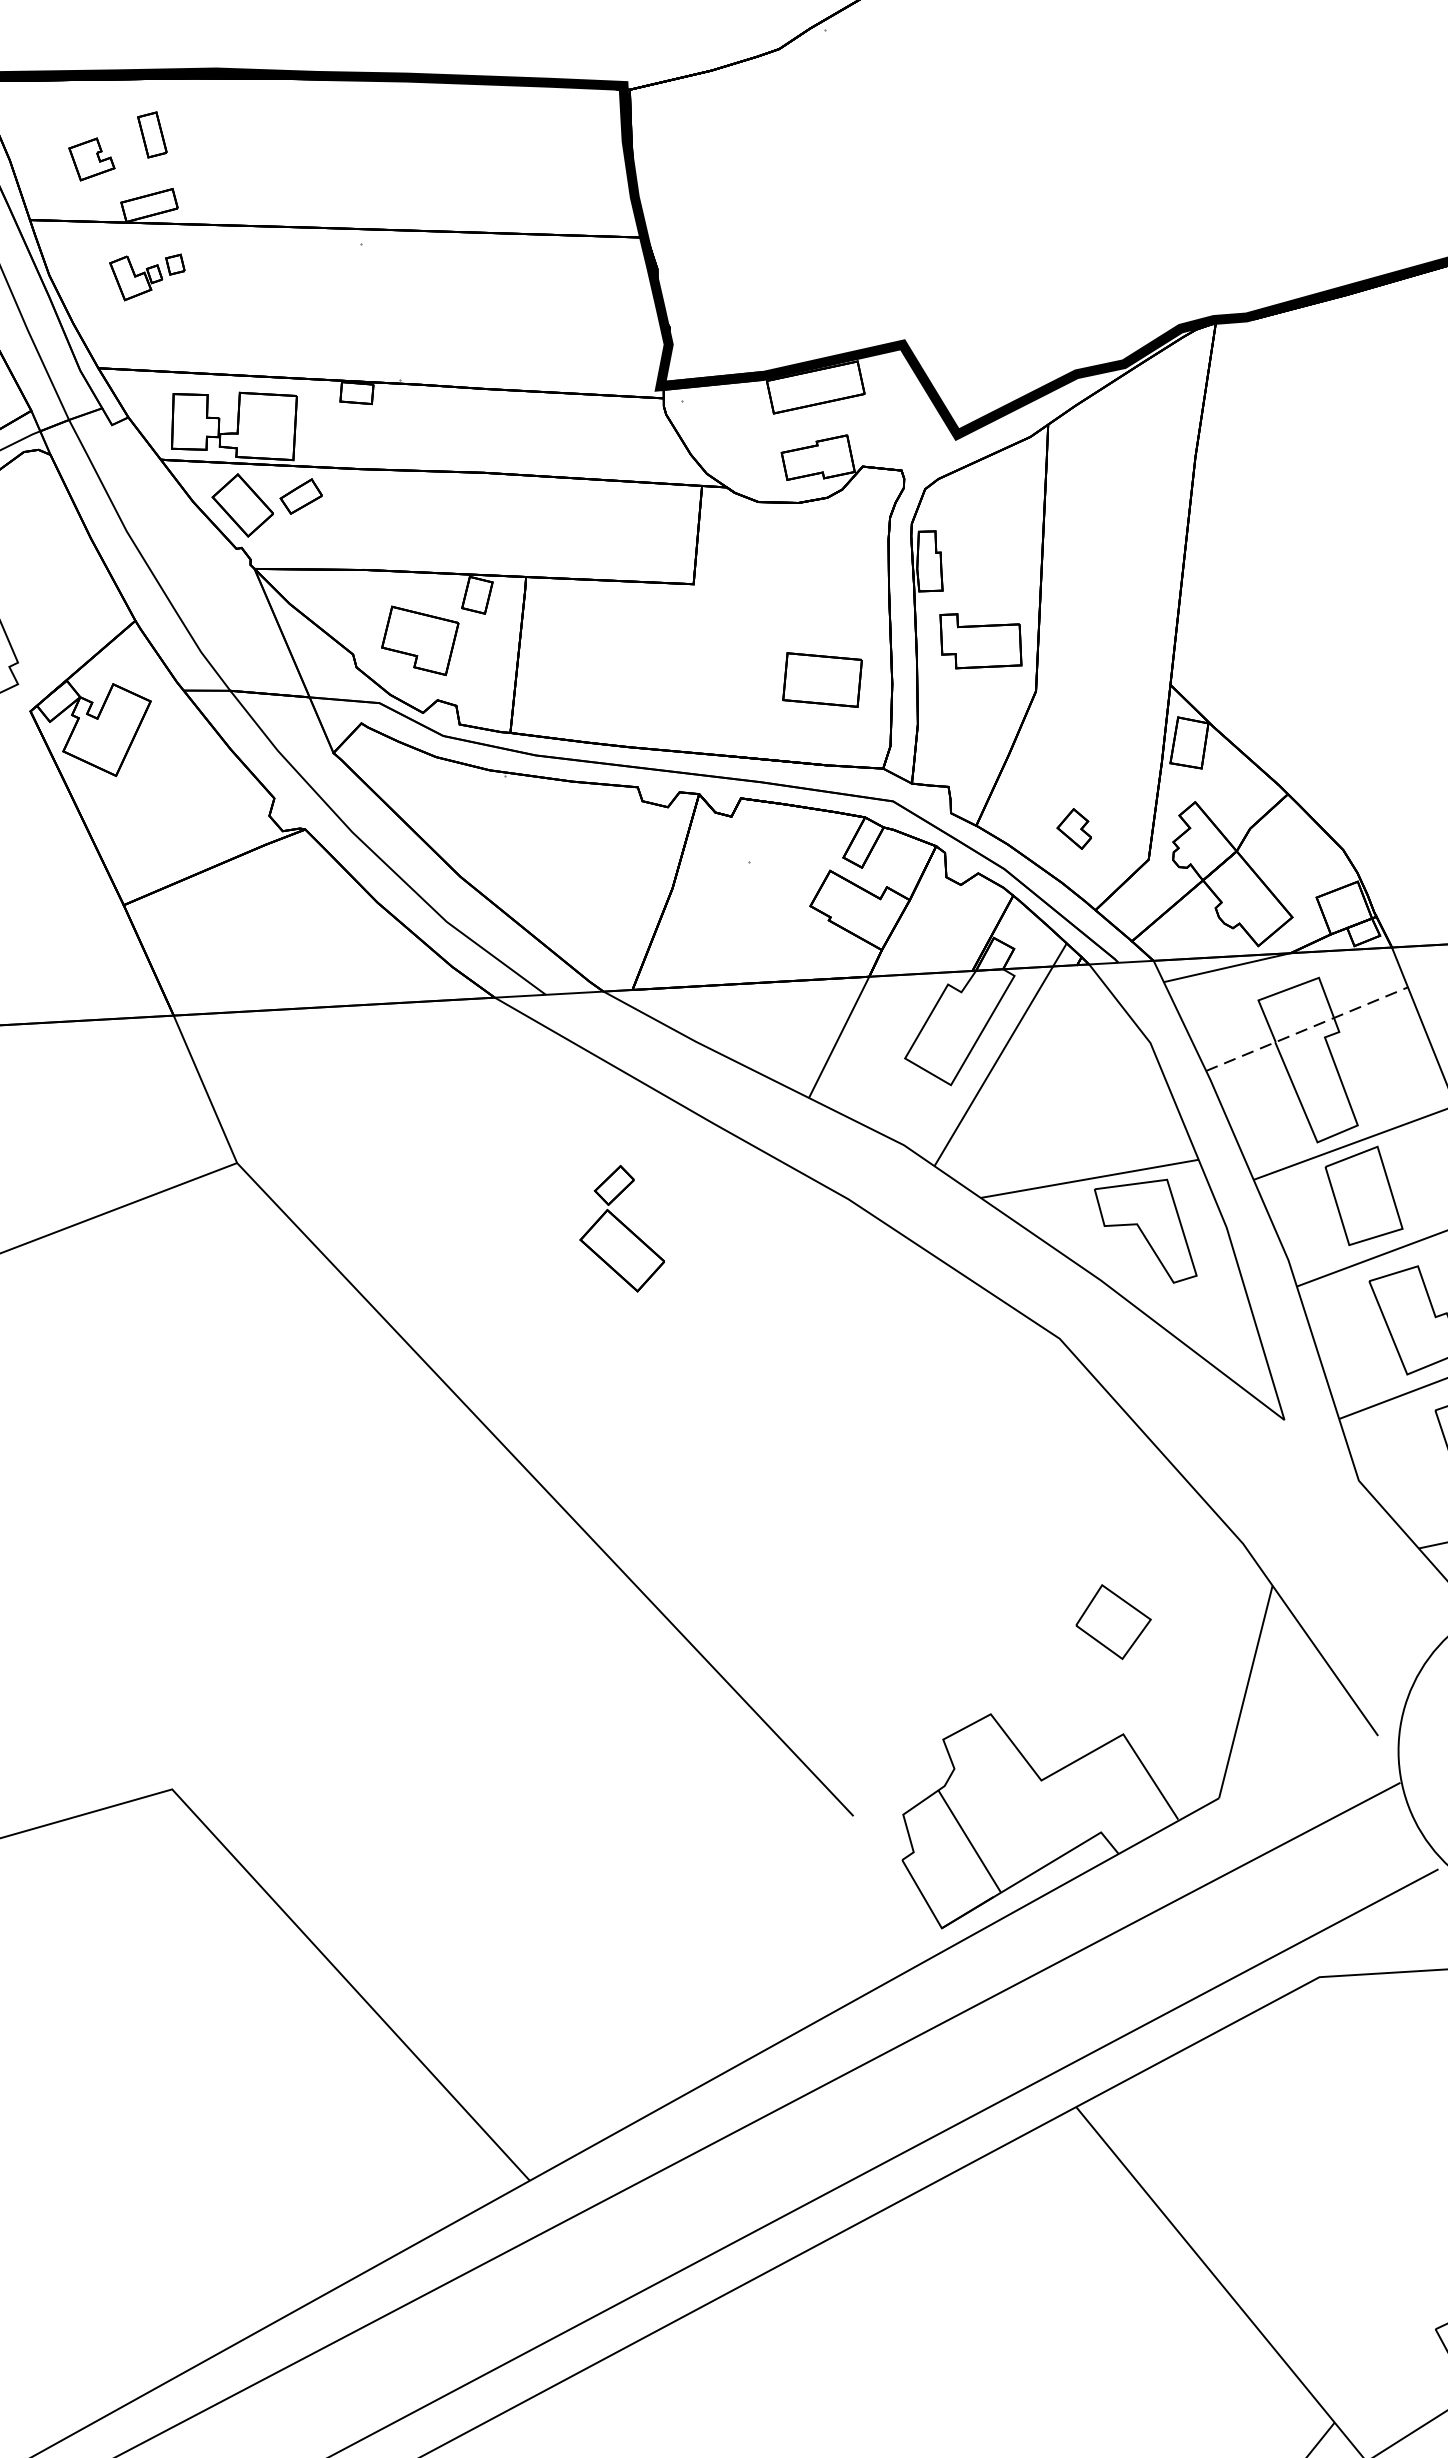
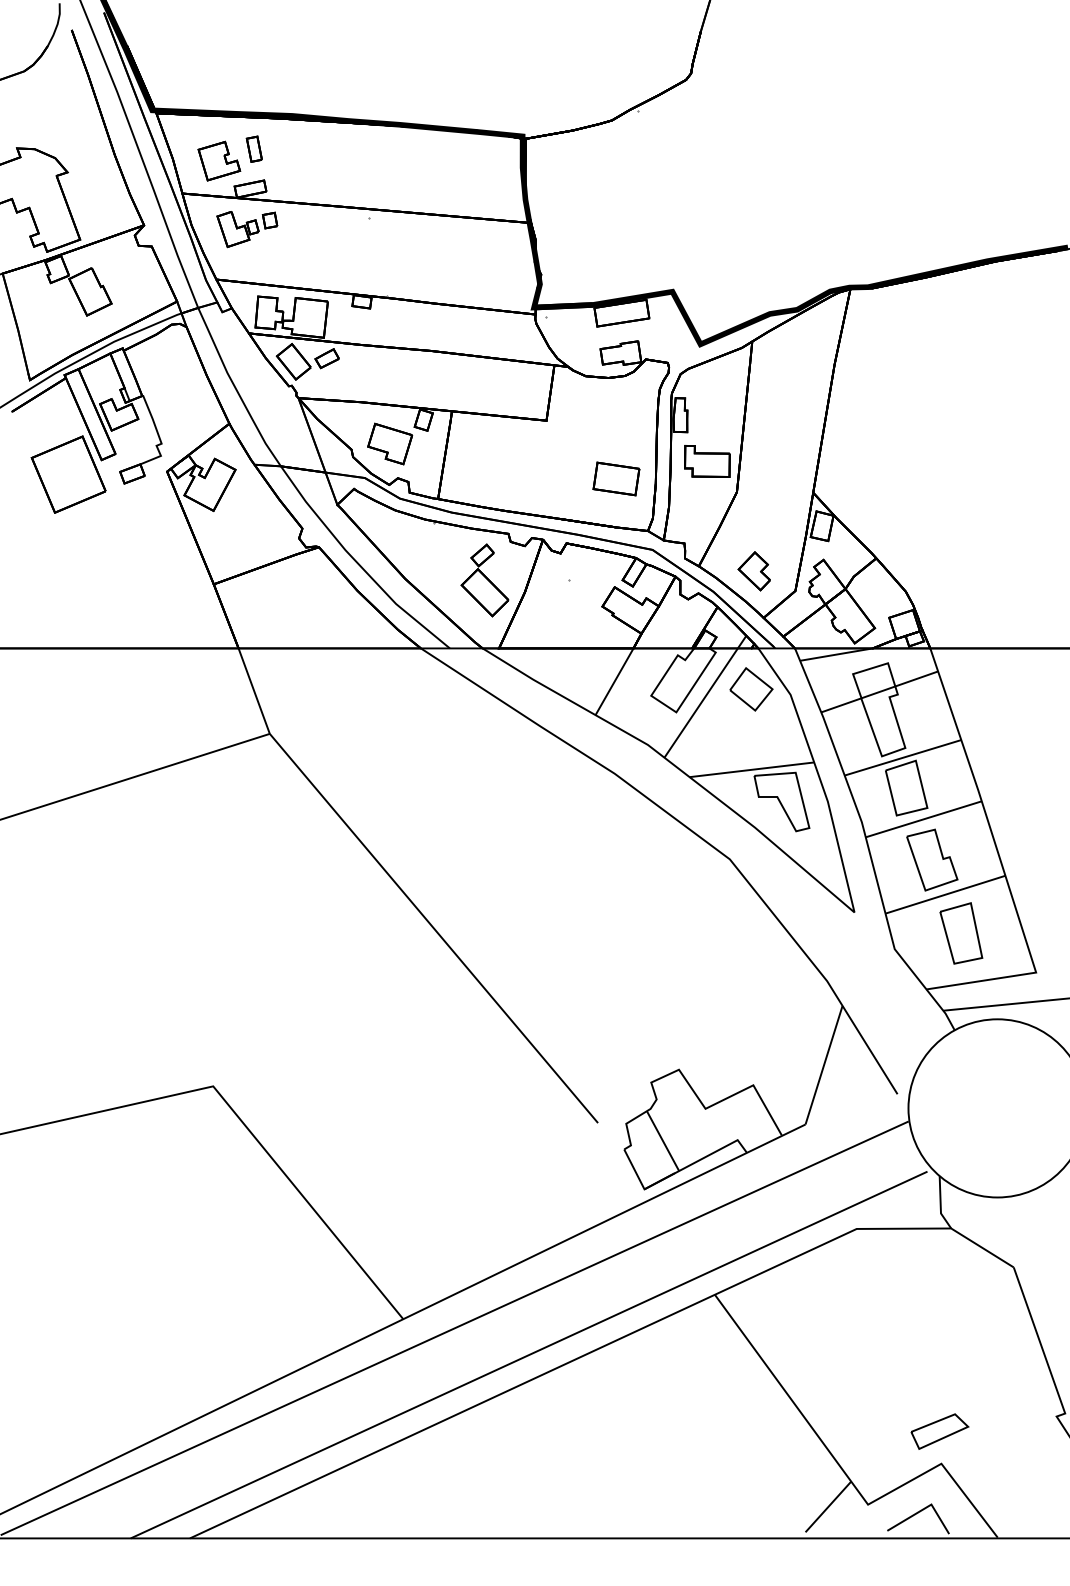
part: (92, 158) -> (219, 160), size x1.67
part: (148, 276) -> (247, 229), size x1.43
part: (1072, 829) -> (753, 571), size x1.67
line: (1306, 1028) -> (879, 691), dashed -> solid
part: (620, 1229) -> (484, 580), moved
part: (1113, 1622) -> (751, 689), moved

